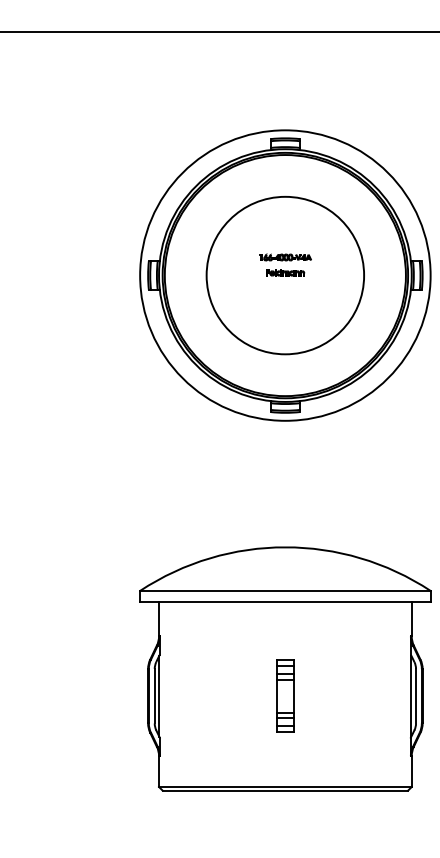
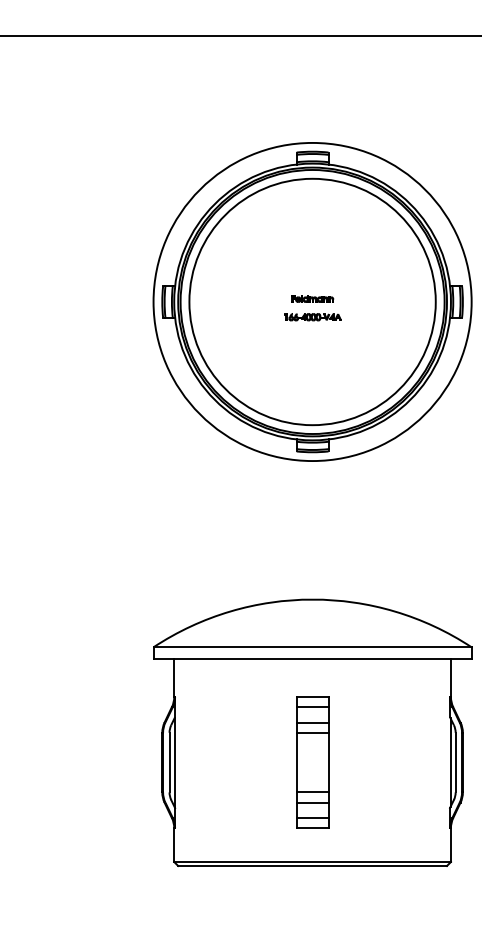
part: (285, 257) -> (312, 317), moved
circle: (285, 275) -> (312, 301), size x1.43
part: (285, 696) -> (312, 762), size x1.67

